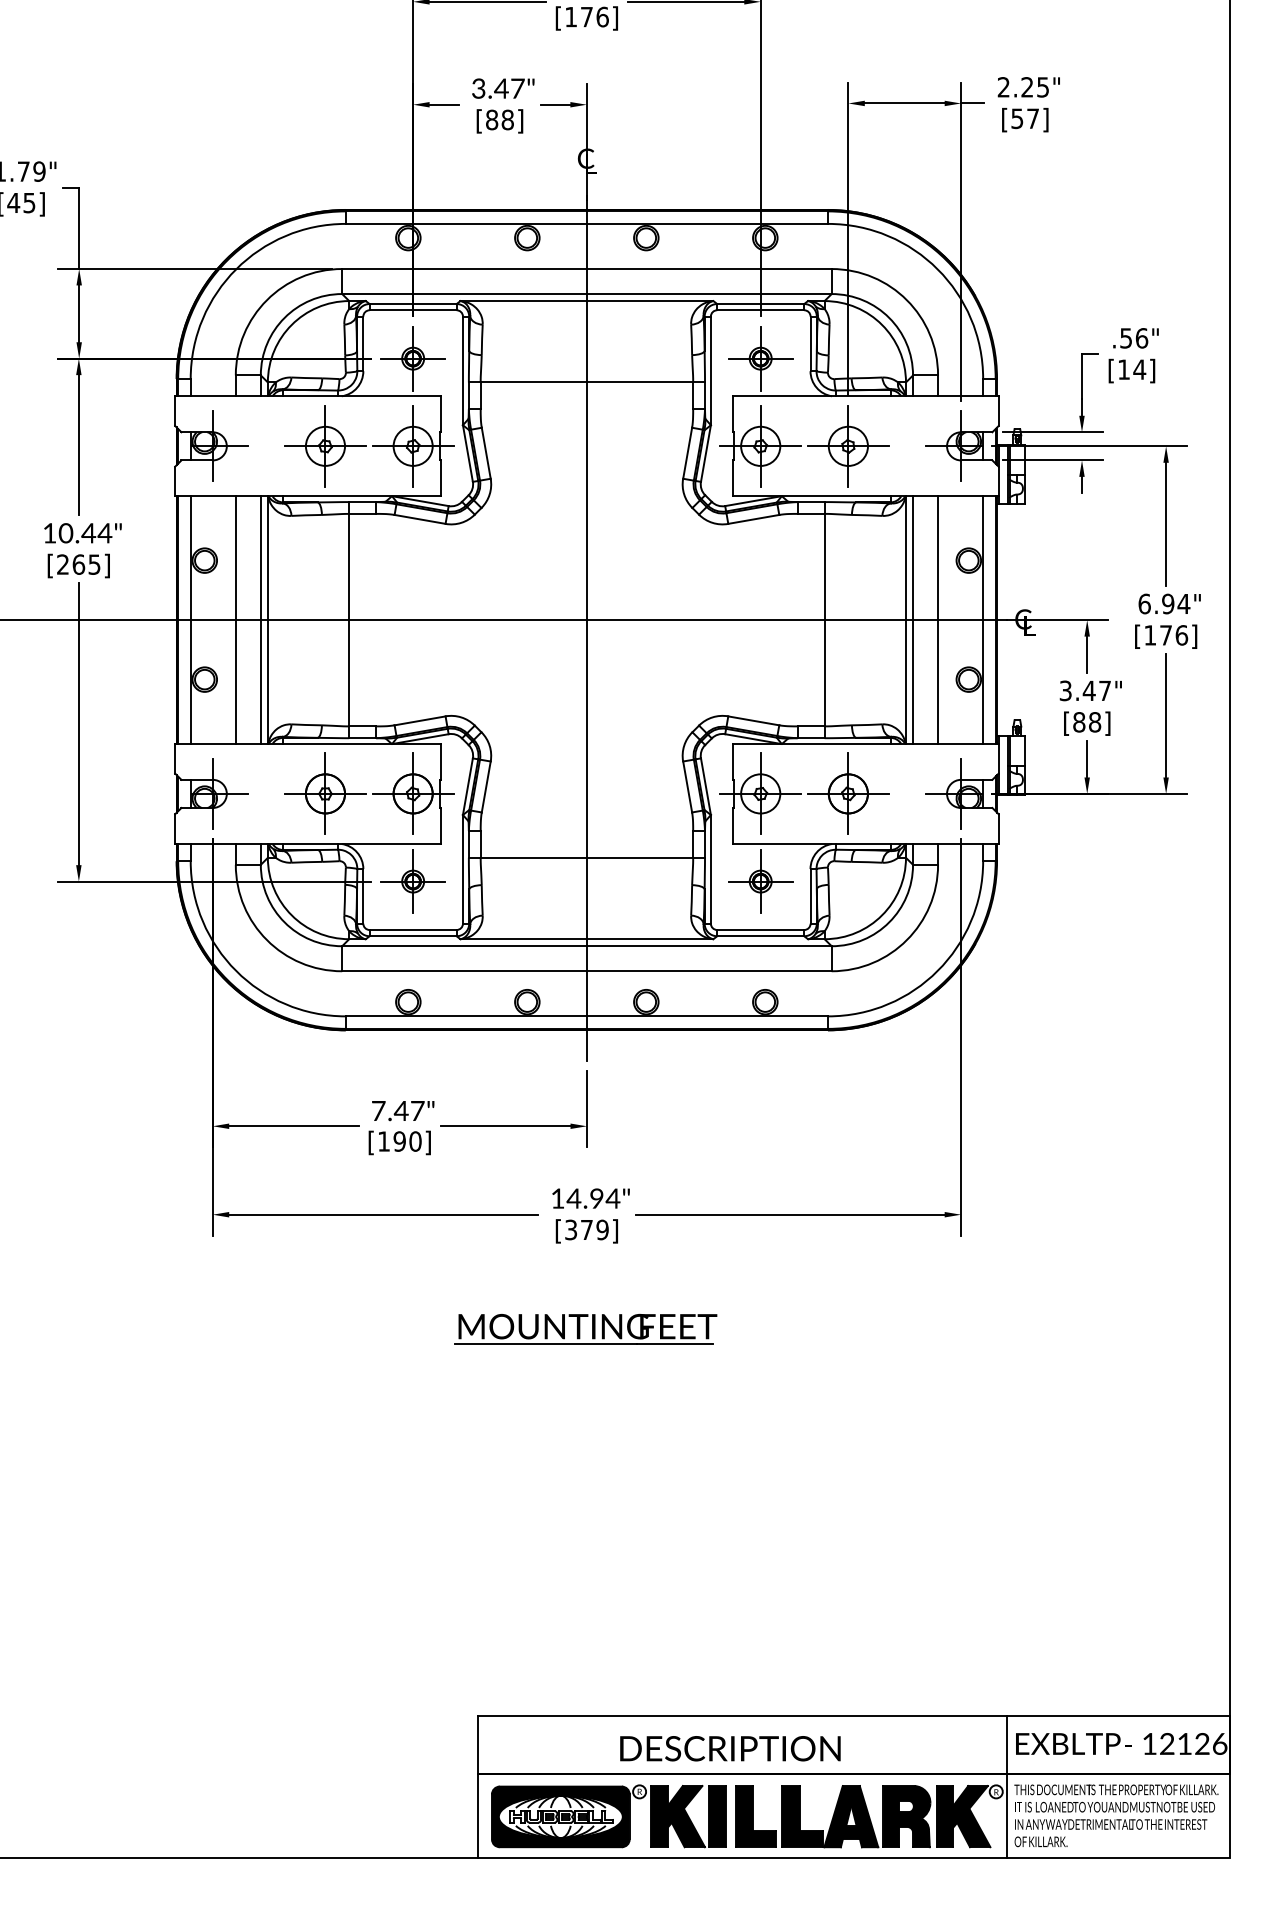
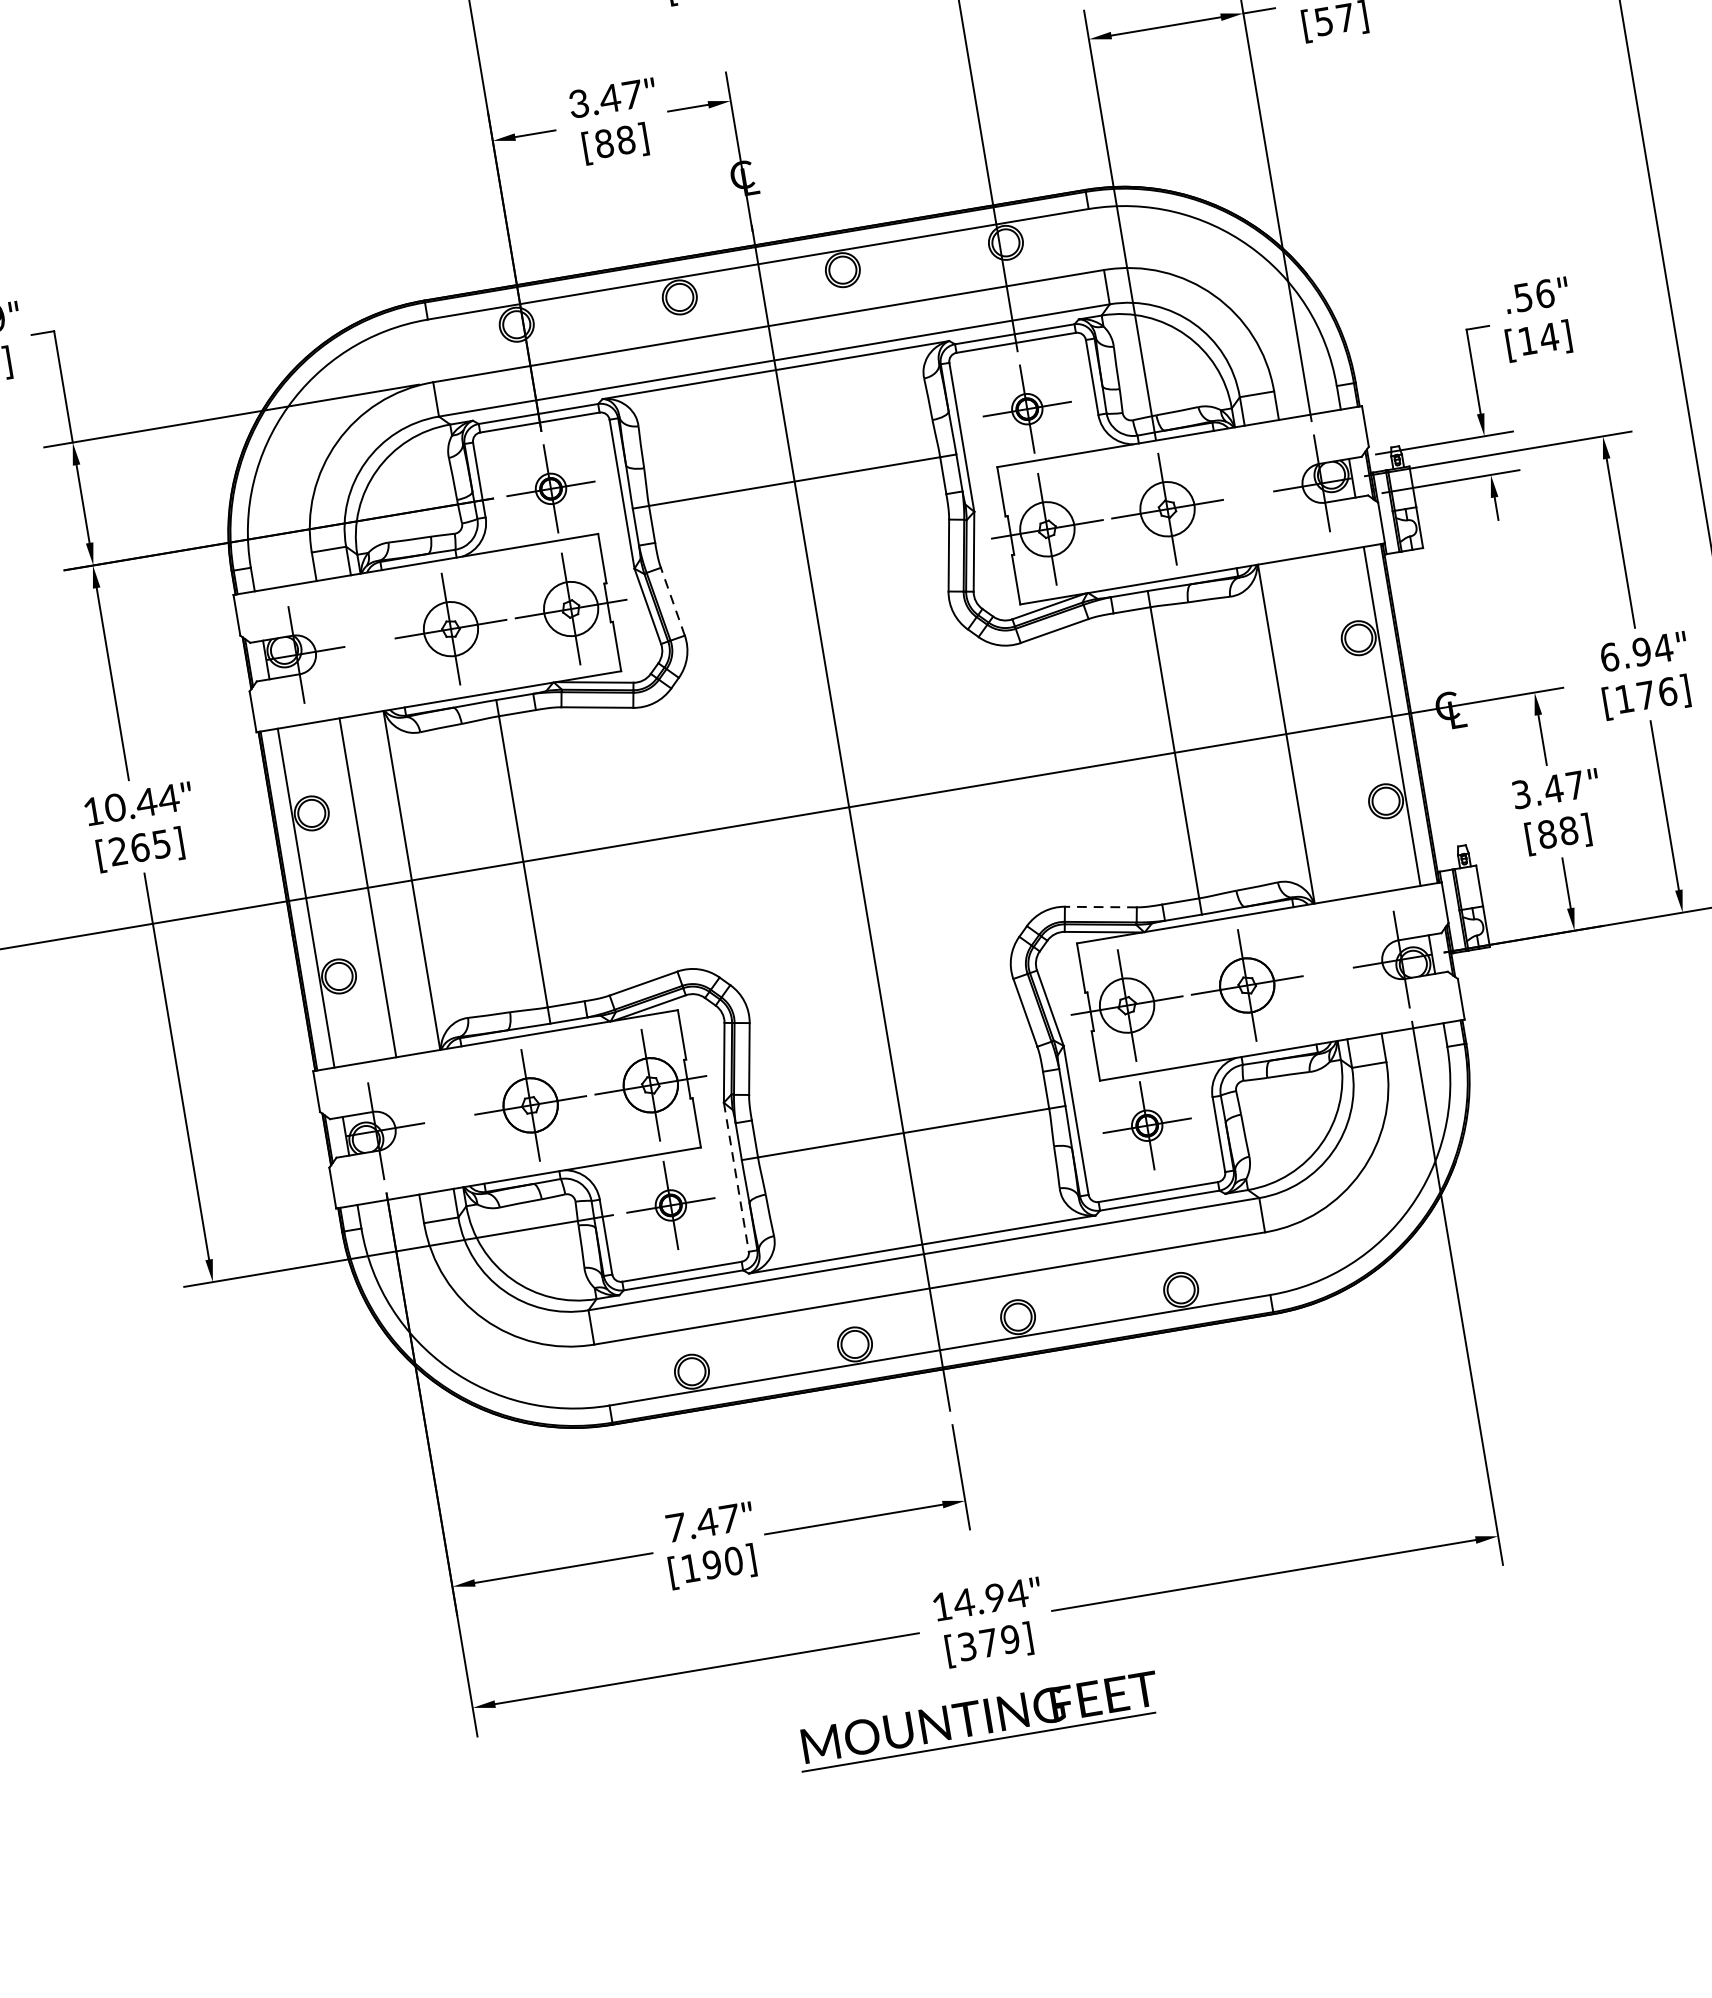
line: (486, 453) -> (673, 601), solid -> dashed
line: (260, 619) -> (401, 881), removed
line: (913, 619) -> (1296, 731), removed
line: (938, 619) -> (1330, 725), removed
line: (753, 720) -> (1100, 906), solid -> dashed
line: (462, 869) -> (735, 1177), solid -> dashed
part: (585, 1329) -> (977, 1721), moved

